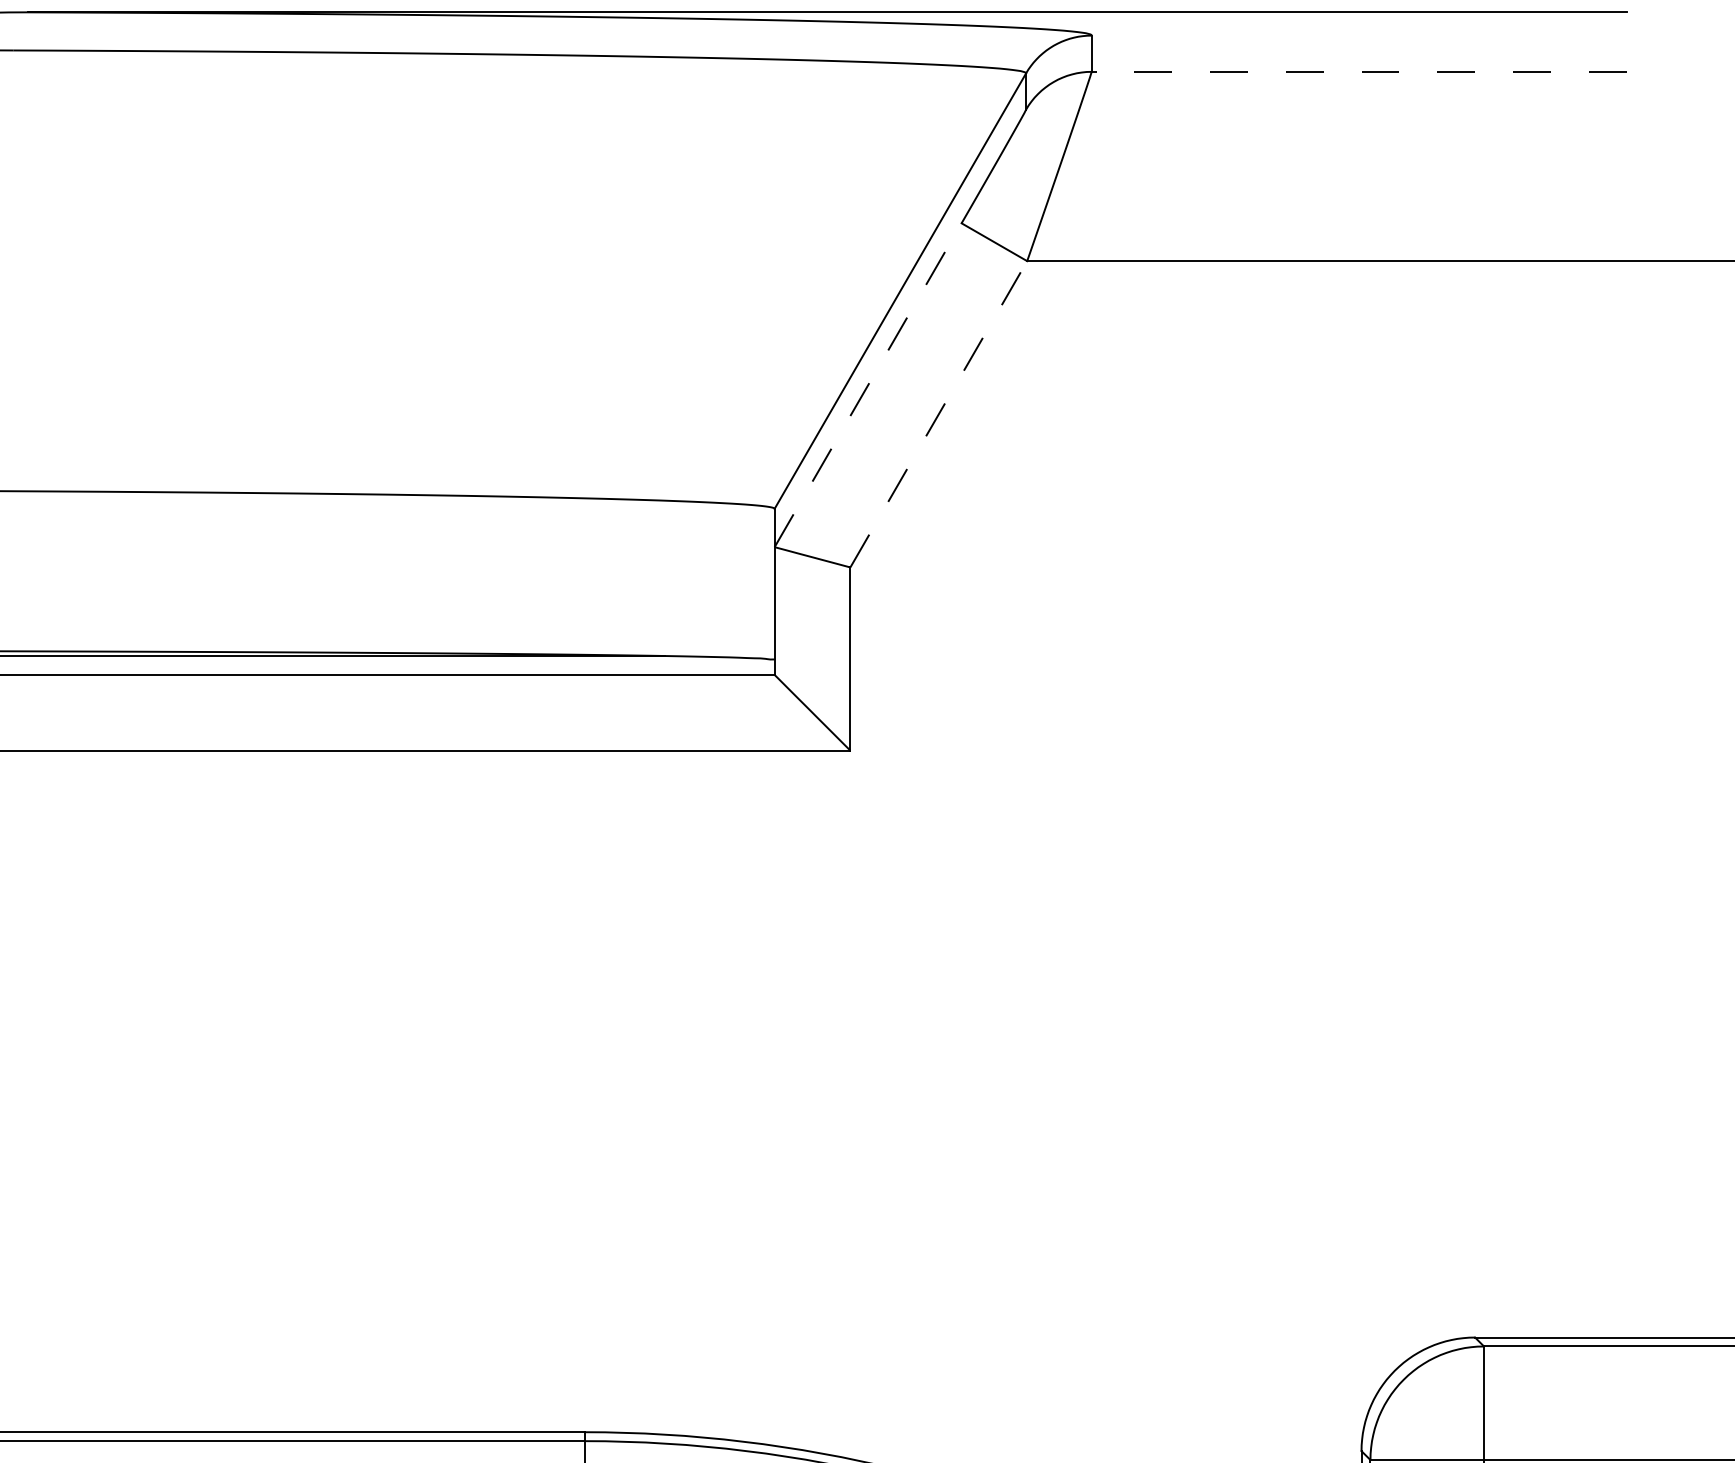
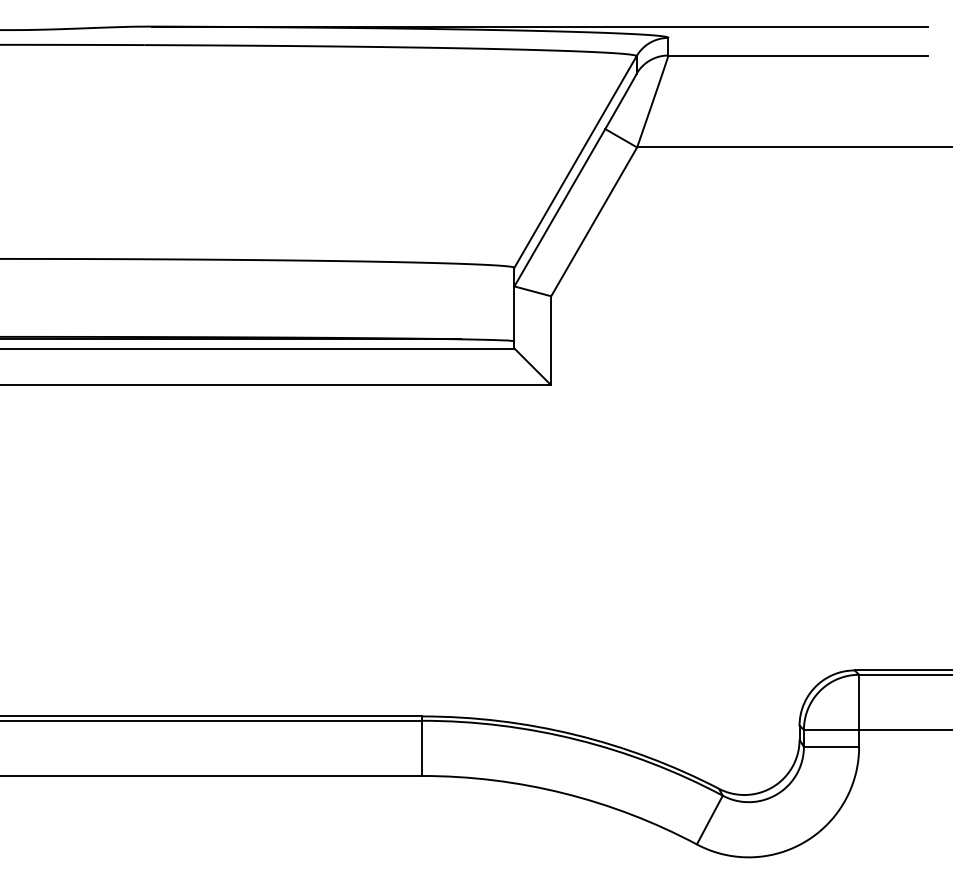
line: (1359, 71) -> (798, 55), dashed -> solid
line: (867, 384) -> (559, 207), dashed -> solid
line: (939, 413) -> (594, 221), dashed -> solid

